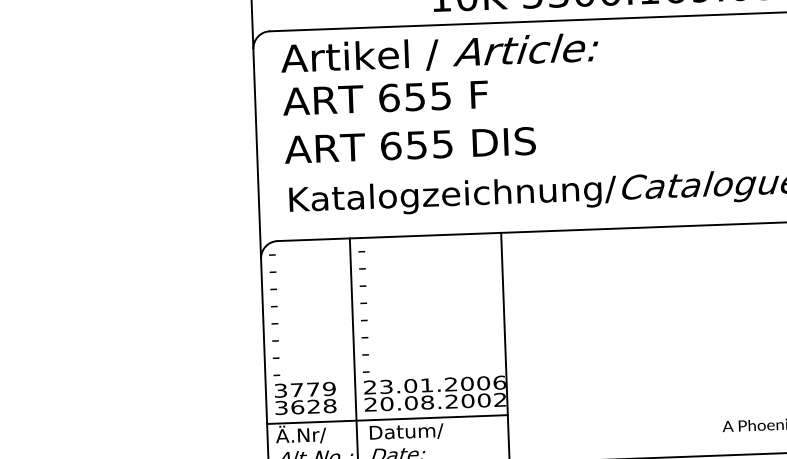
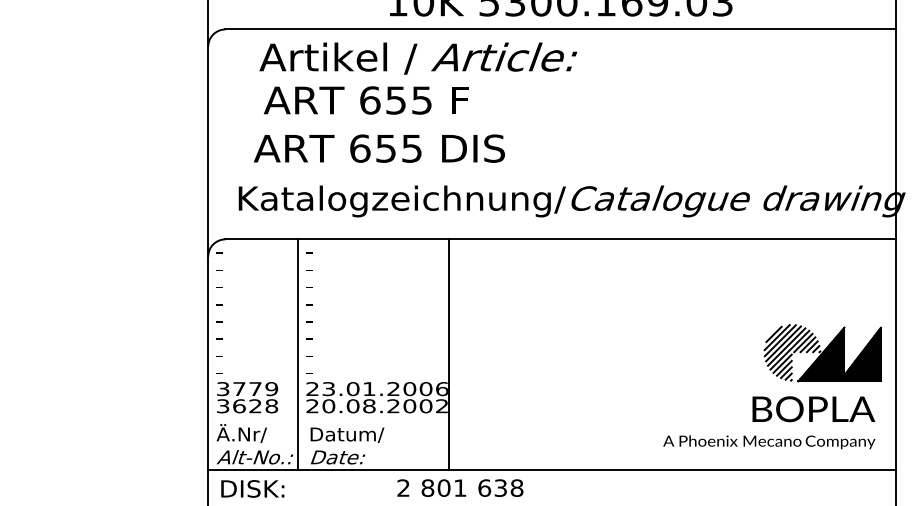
text: (439, 54) -> (418, 58), moved
text: (385, 98) -> (366, 100), moved
text: (409, 145) -> (378, 148), moved
line: (387, 419) -> (328, 421), removed

